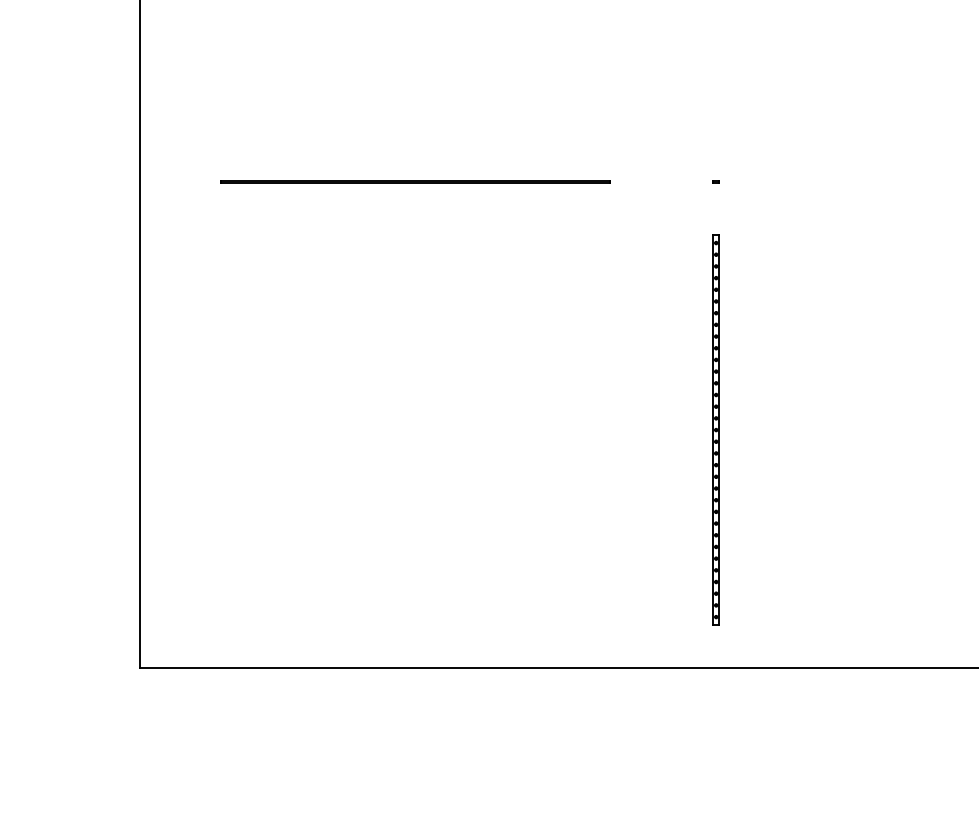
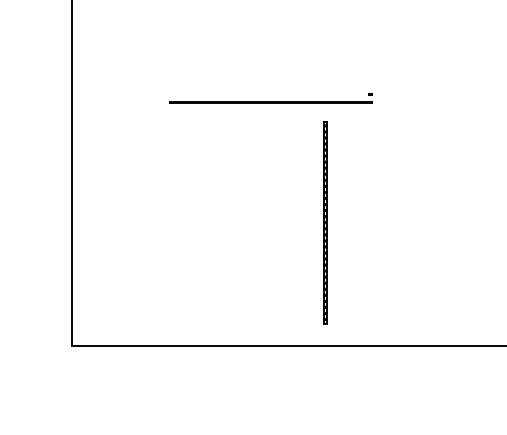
line: (414, 182) -> (270, 102), moved
line: (715, 429) -> (325, 222), moved

